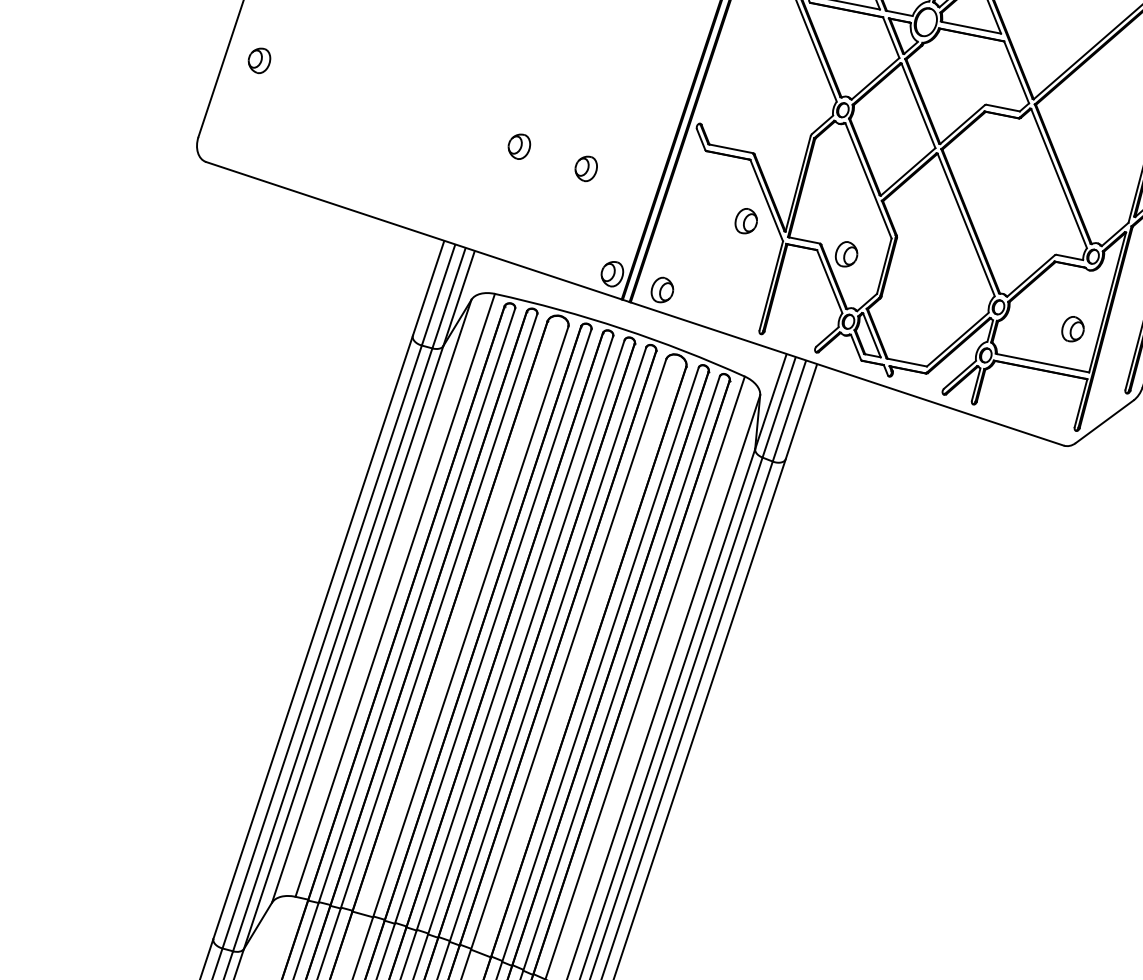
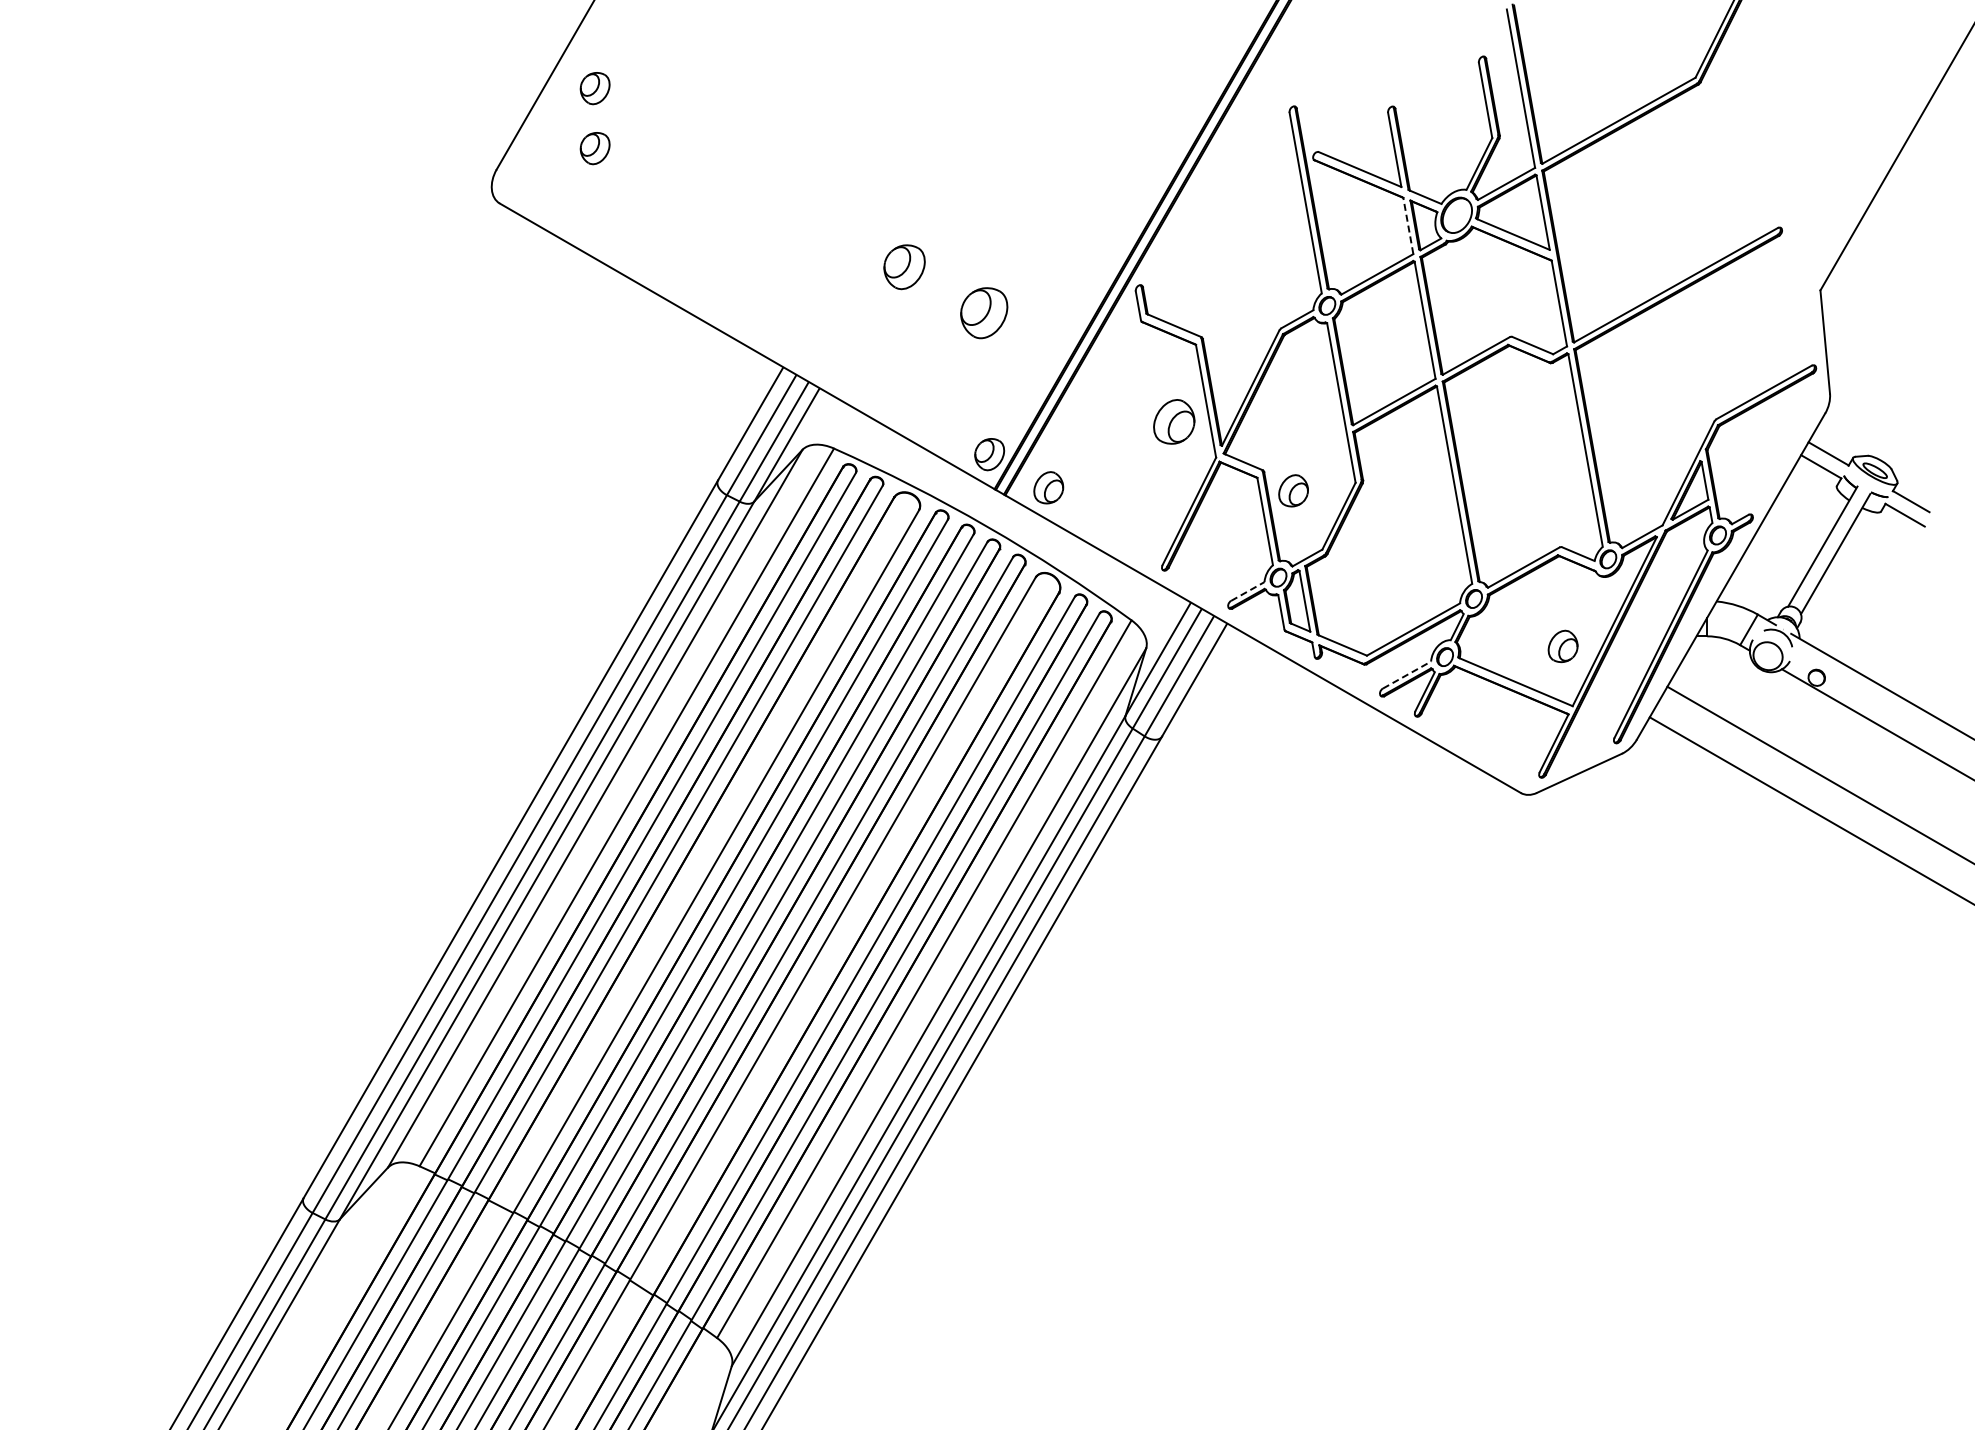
line: (891, 38) -> (1408, 226), solid -> dashed
part: (268, 106) -> (594, 148), added
part: (519, 146) -> (904, 266), size x1.4
part: (585, 168) -> (983, 312), size x1.6
part: (745, 220) -> (1173, 421), size x1.4
line: (828, 336) -> (1248, 591), solid -> dashed
line: (960, 375) -> (1407, 675), solid -> dashed

